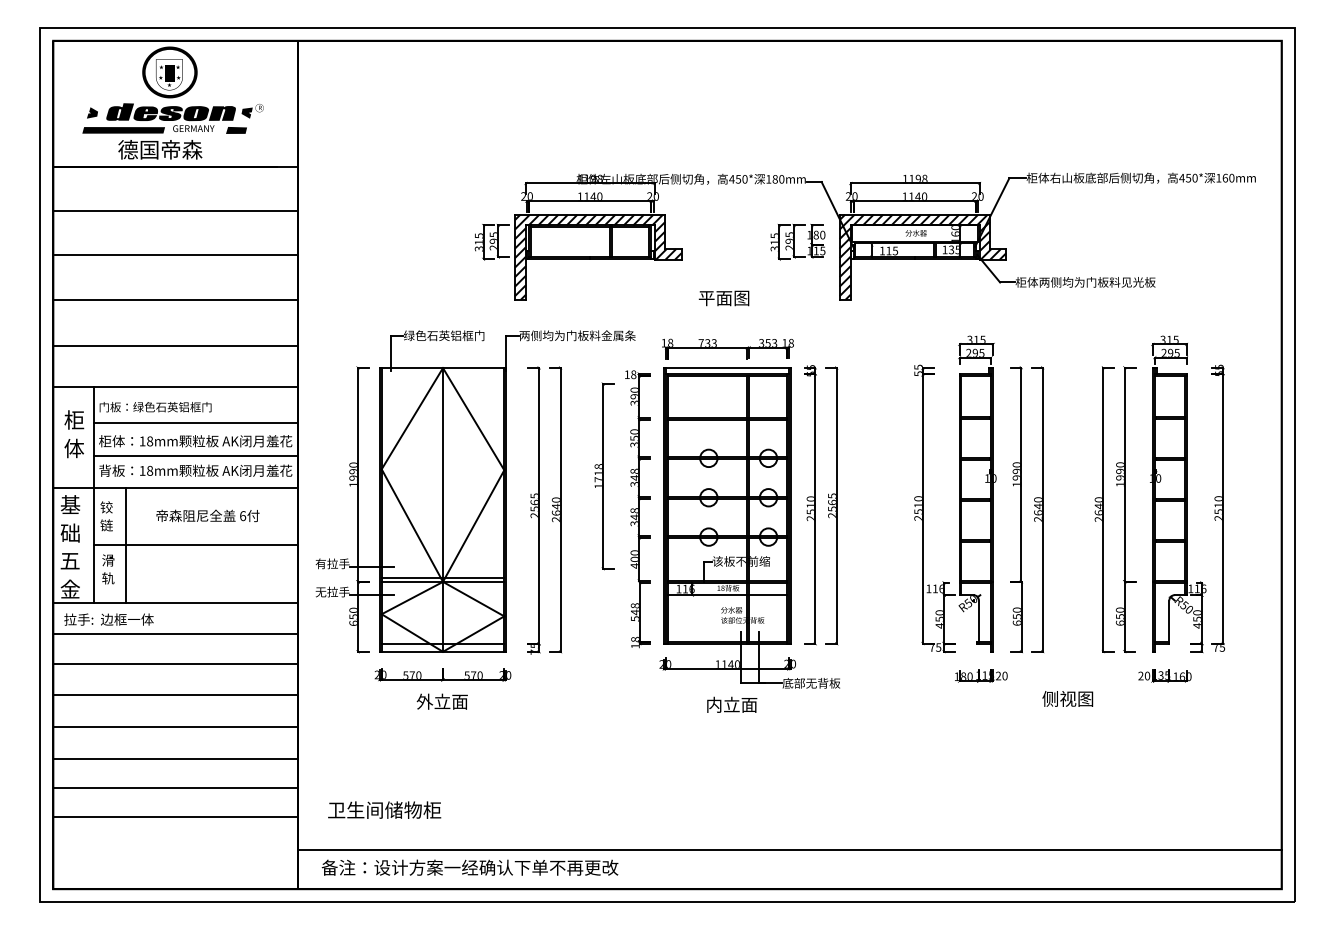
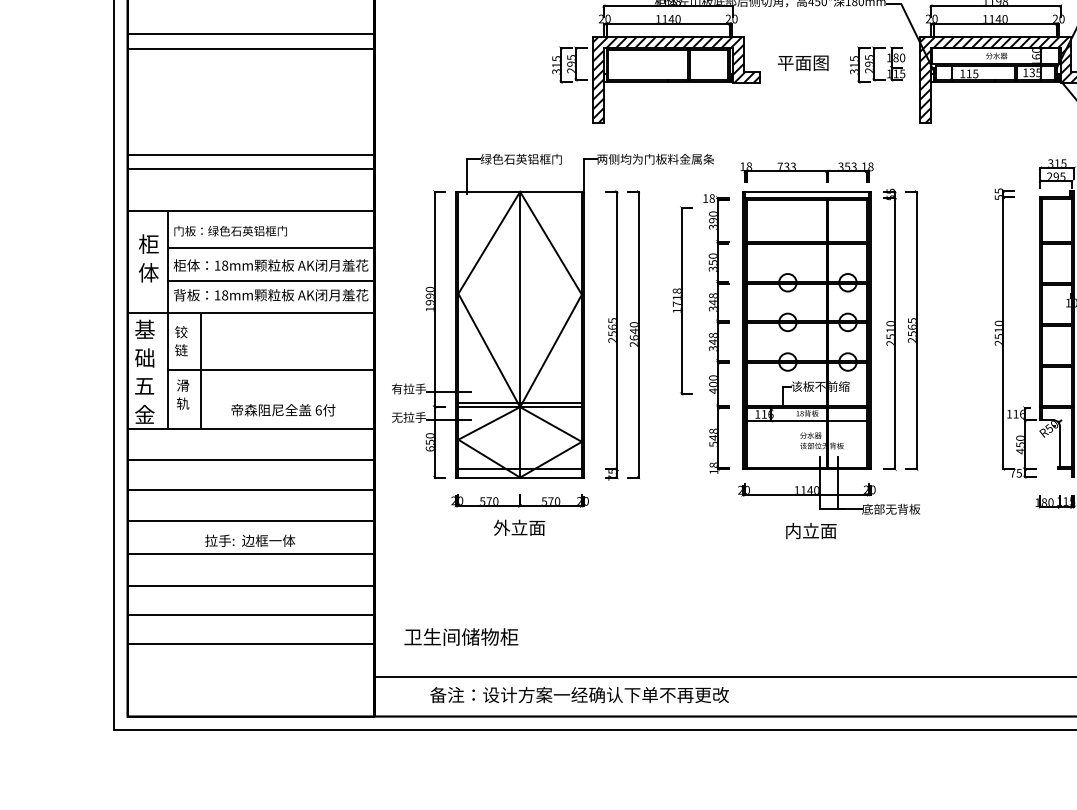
line: (176, 255) -> (251, 49), moved
text: (723, 298) -> (802, 63), moved
line: (175, 300) -> (250, 154), moved
text: (207, 515) -> (282, 409), moved
text: (108, 619) -> (249, 540), moved
text: (469, 867) -> (579, 694), moved

